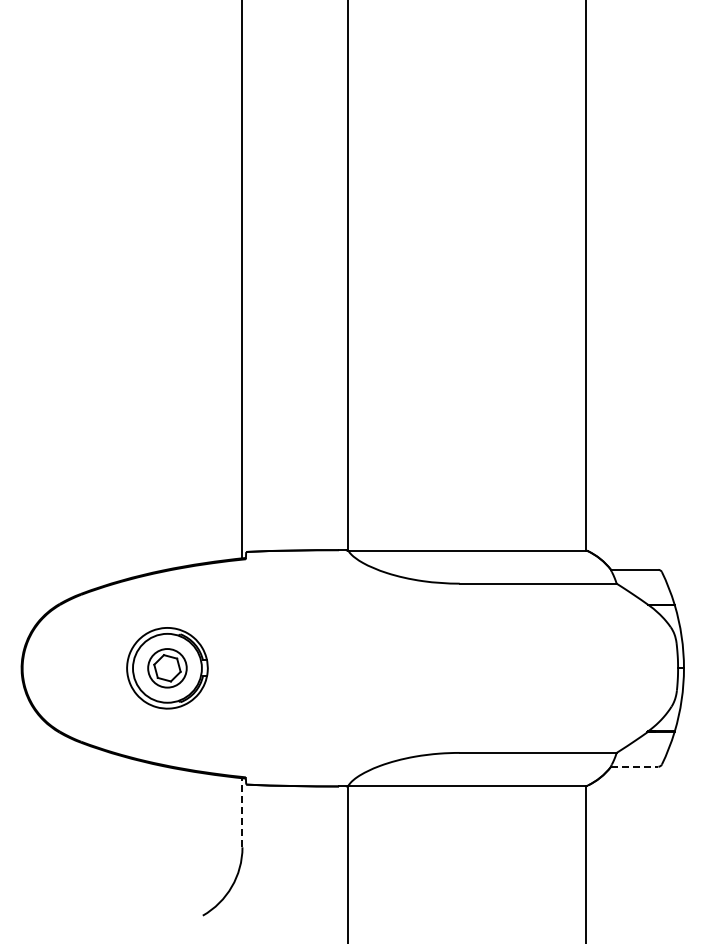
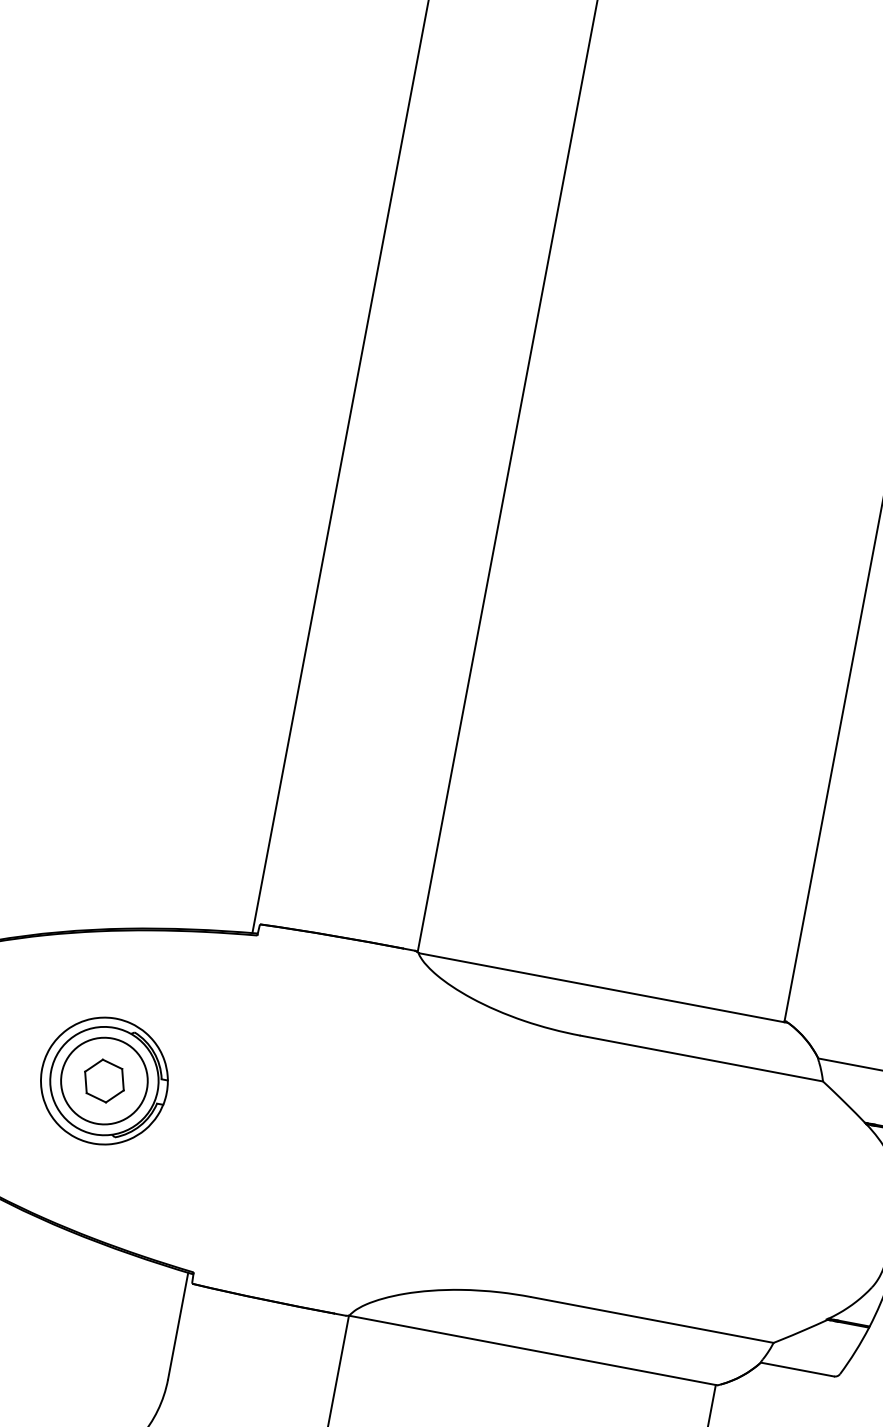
circle: (167, 667) -> (104, 1079), size x1.43
line: (634, 766) -> (797, 1369), dashed -> solid
line: (242, 812) -> (178, 1325), dashed -> solid

